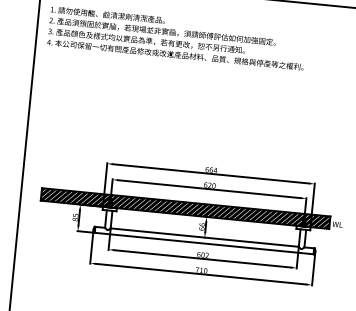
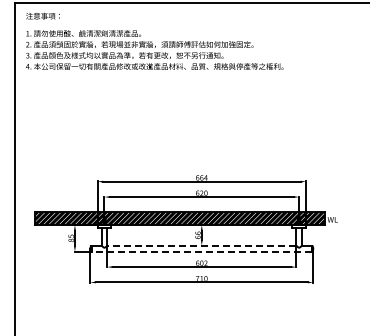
line: (204, 237) -> (201, 245), solid -> dashed
line: (203, 243) -> (201, 251), solid -> dashed

